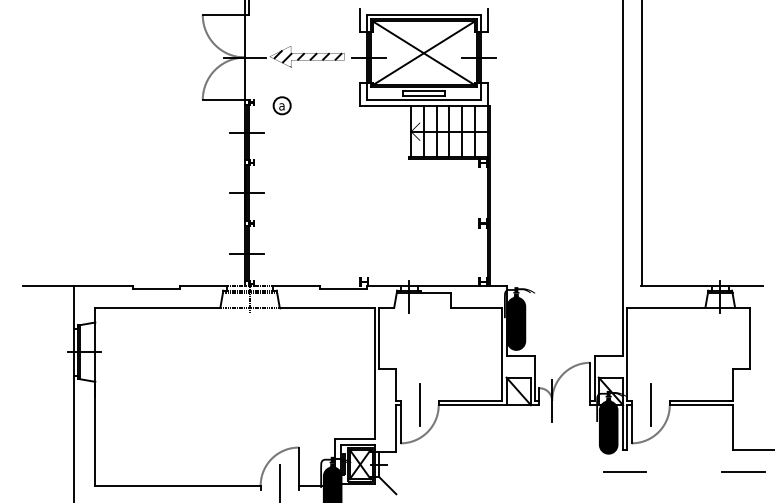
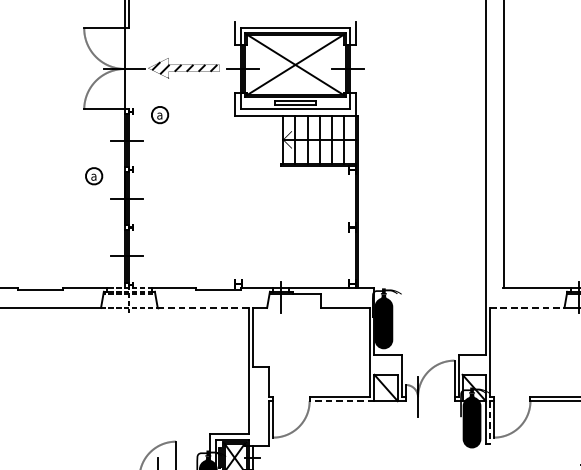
part: (212, 169) -> (93, 175), added
line: (327, 307) -> (203, 307), solid -> dashed
line: (666, 307) -> (527, 307), solid -> dashed
line: (419, 404) -> (291, 400), removed
line: (650, 404) -> (512, 400), removed
line: (472, 405) -> (341, 401), solid -> dashed
line: (627, 427) -> (490, 422), solid -> dashed
line: (625, 471) -> (488, 464), removed

